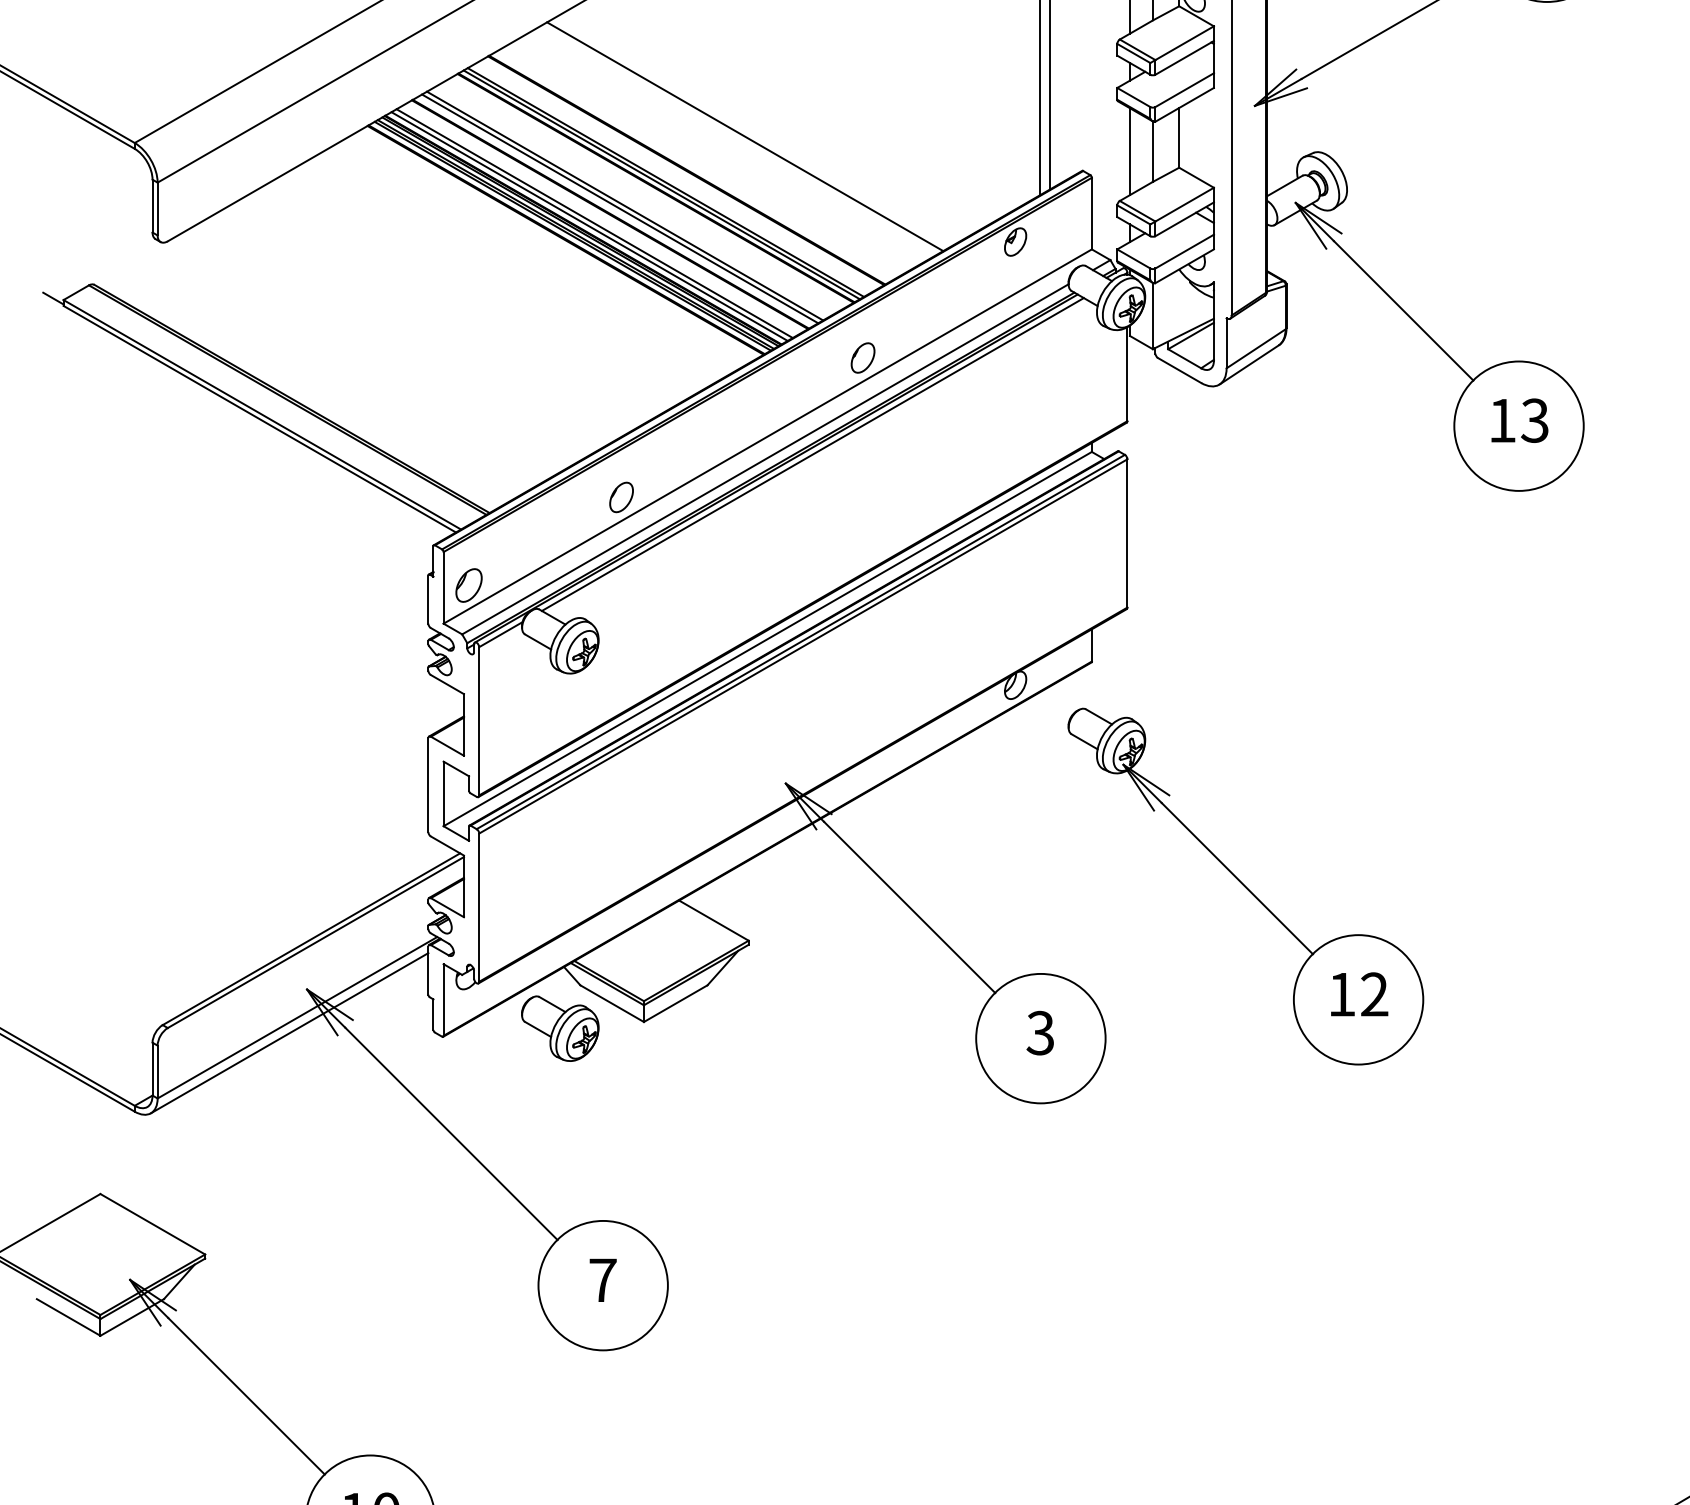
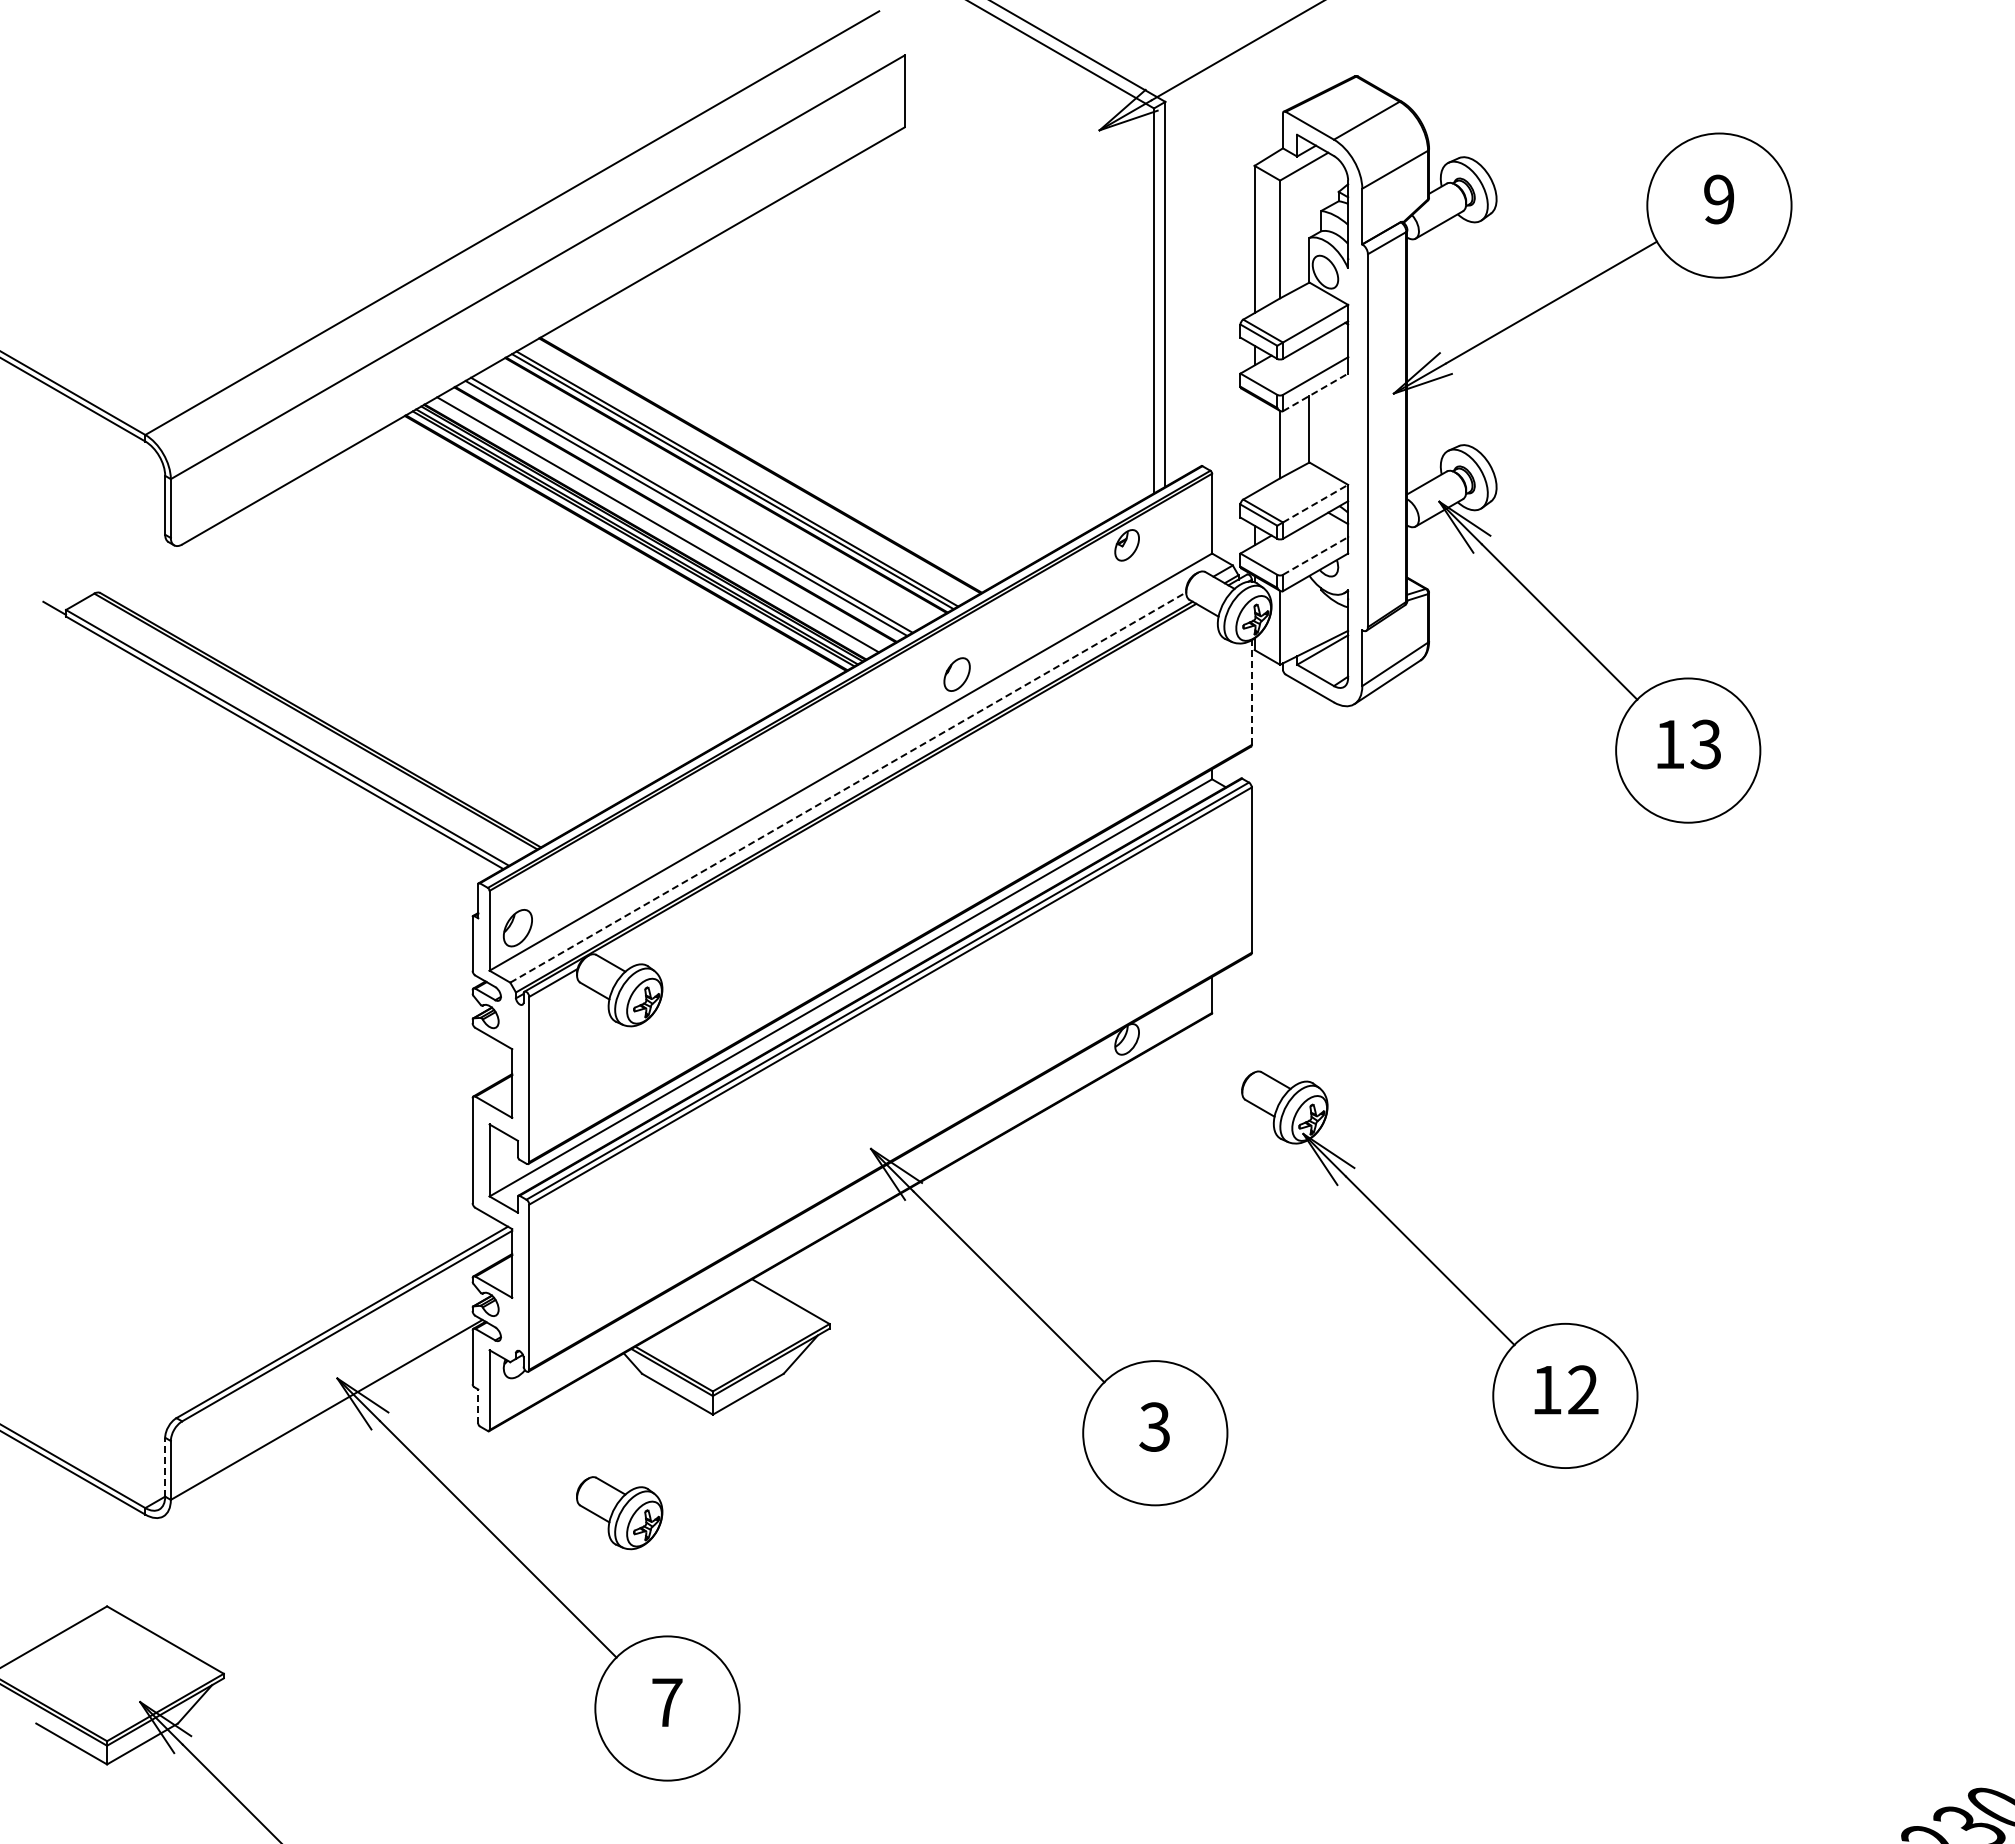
line: (1184, 104) -> (1315, 392), solid -> dashed
line: (744, 136) -> (825, 427), removed
line: (1129, 151) -> (1254, 444), removed
line: (1184, 204) -> (1315, 503), solid -> dashed
line: (589, 226) -> (652, 527), removed
line: (1184, 252) -> (1315, 556), solid -> dashed
line: (1127, 374) -> (1251, 692), solid -> dashed
line: (813, 453) -> (901, 781), removed
line: (765, 459) -> (848, 787), solid -> dashed
part: (621, 496) -> (687, 829), removed
part: (1245, 886) -> (1439, 1269), moved
line: (433, 1014) -> (478, 1406), solid -> dashed
part: (560, 1029) -> (619, 1513), moved
line: (289, 1032) -> (317, 1426), removed
line: (152, 1068) -> (165, 1466), solid -> dashed

